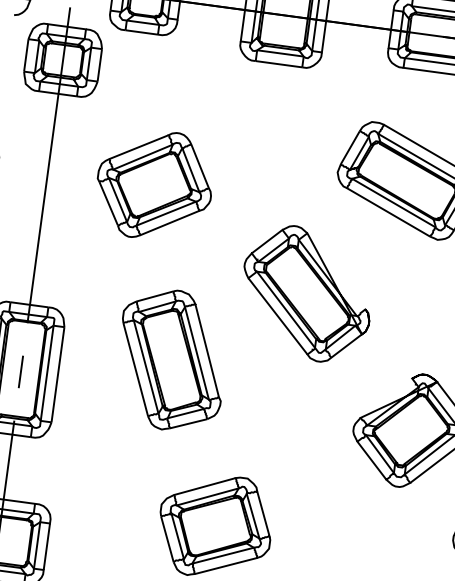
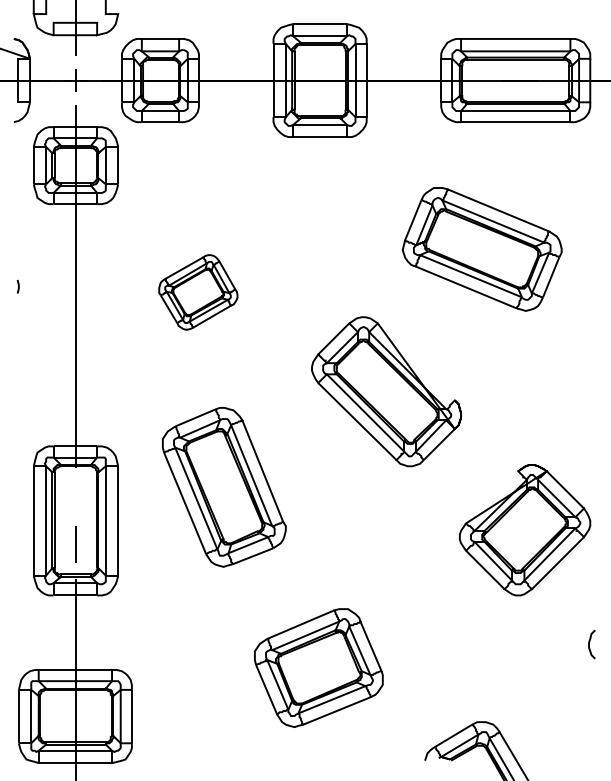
part: (154, 185) -> (198, 292), size x0.6
part: (171, 360) -> (224, 487), moved
line: (20, 371) -> (75, 544), moved

